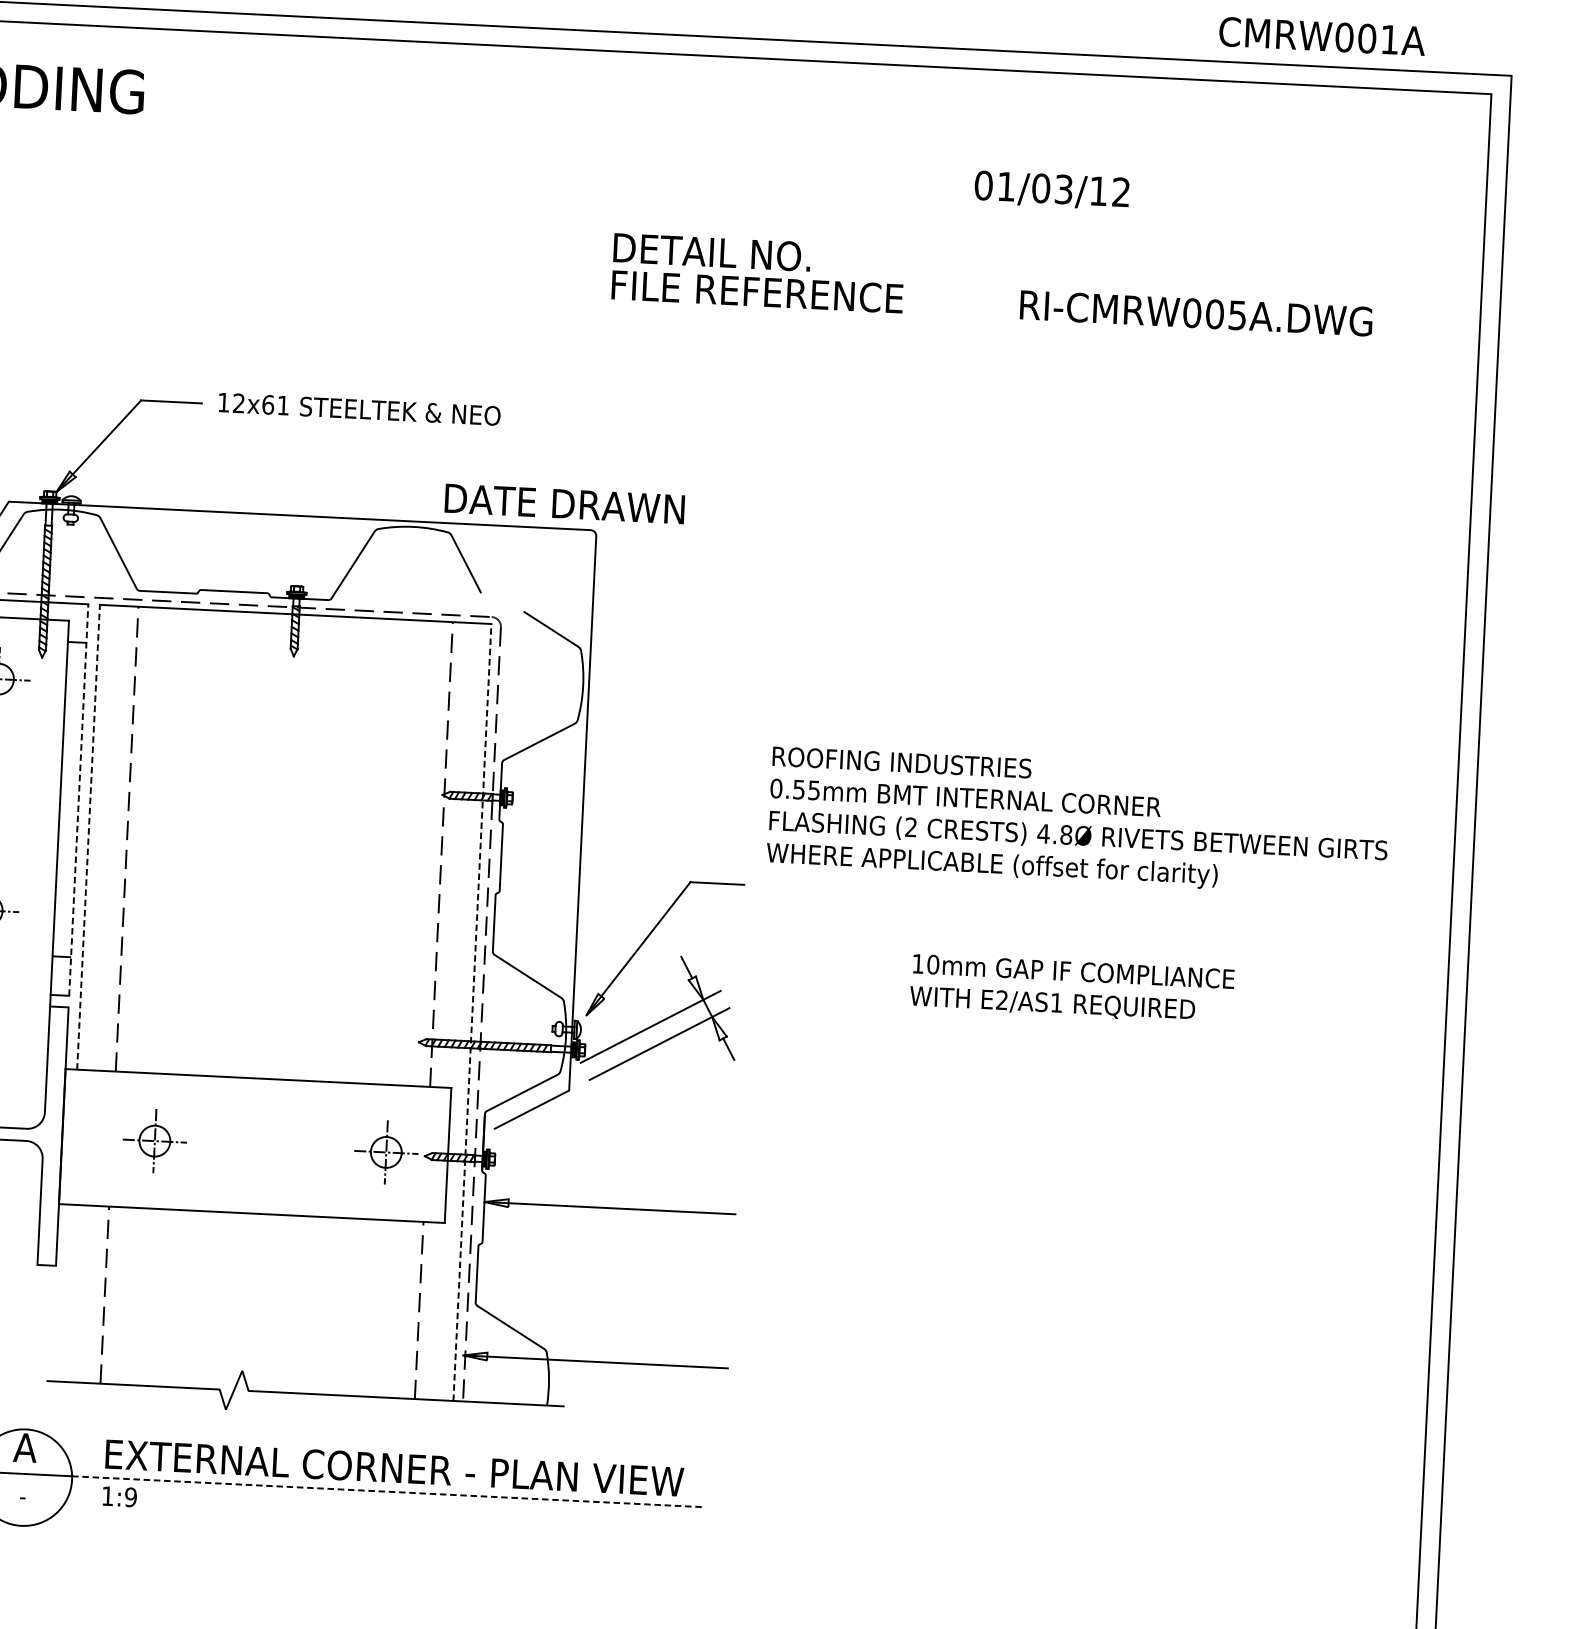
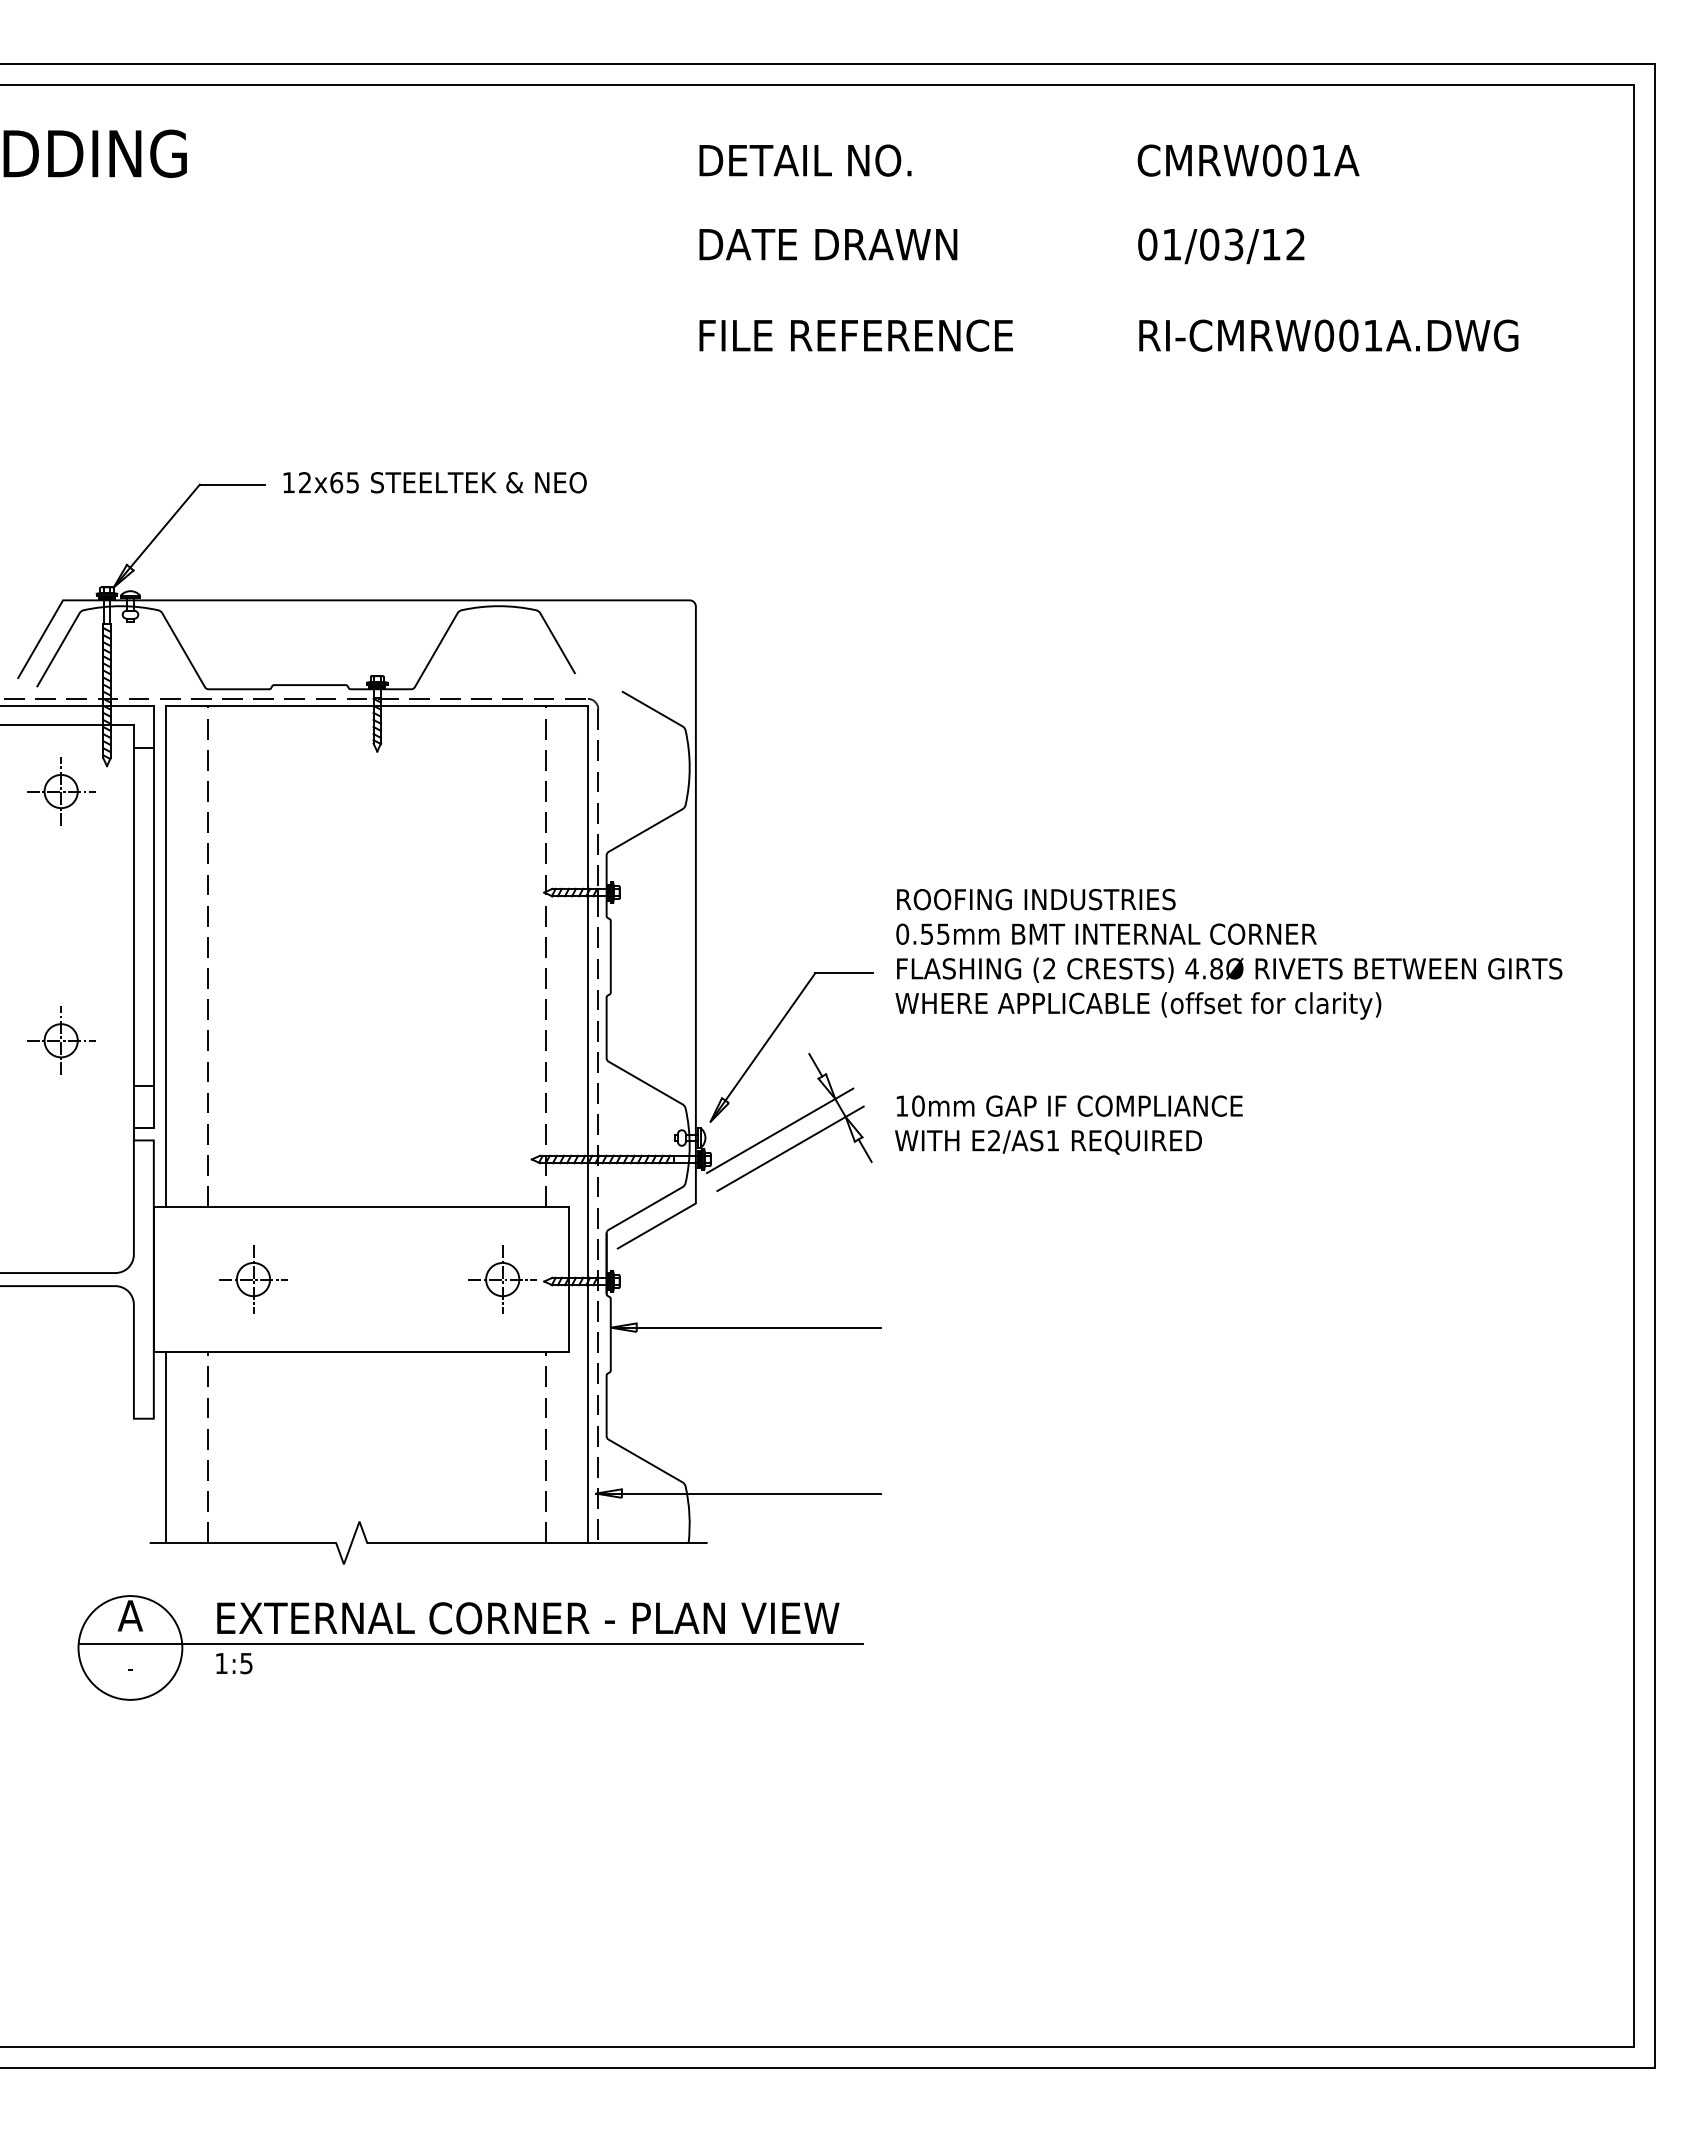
text: (1322, 36) -> (1248, 160), moved
text: (1052, 190) -> (1221, 246), moved
text: (712, 252) -> (805, 160), moved
text: (1237, 315) -> (1373, 335), RI-CMRW005A.DWG -> RI-CMRW001A.DWG
text: (283, 405) -> (352, 482), 12x61 -> 12x65
text: (564, 503) -> (828, 244), moved
line: (78, 800) -> (153, 917), dashed -> solid
text: (1078, 822) -> (1228, 954), moved
line: (88, 837) -> (166, 956), dashed -> solid
text: (1071, 988) -> (1068, 1124), moved
line: (472, 1012) -> (587, 1124), dashed -> solid
line: (66, 1293) -> (166, 1447), added
line: (388, 1491) -> (522, 1643), dashed -> solid
text: (130, 1496) -> (246, 1662), 1:9 -> 1:5

